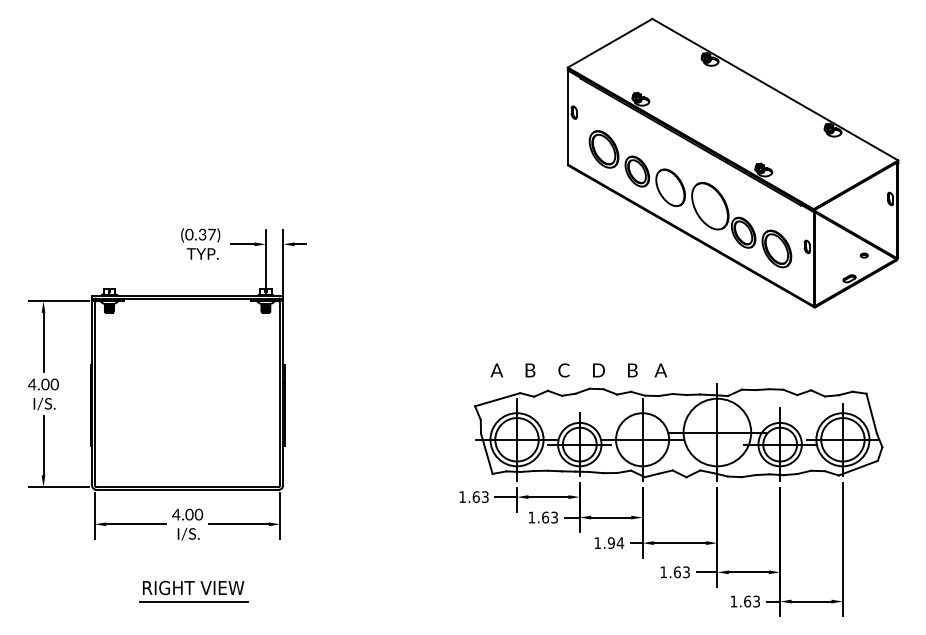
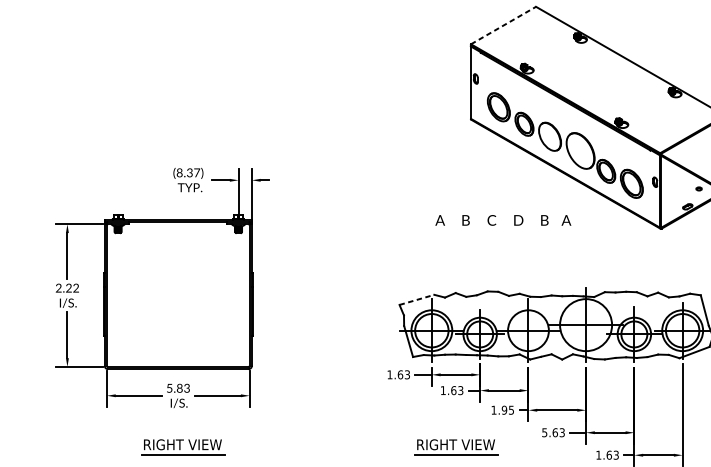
line: (610, 43) -> (503, 25), solid -> dashed
text: (189, 234) -> (179, 172), (0.37) -> (8.37)
text: (578, 370) -> (503, 220), moved
text: (42, 384) -> (66, 288), 4.00 -> 2.22
line: (497, 399) -> (416, 299), solid -> dashed
text: (187, 514) -> (178, 388), 4.00 -> 5.83
text: (620, 543) -> (511, 410), 1.94 -> 1.95
text: (663, 572) -> (544, 432), 1.63 -> 5.63
part: (548, 591) -> (456, 447), added

